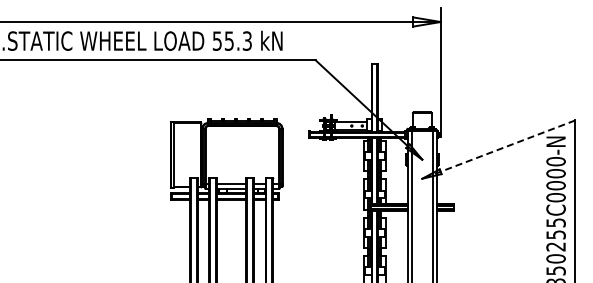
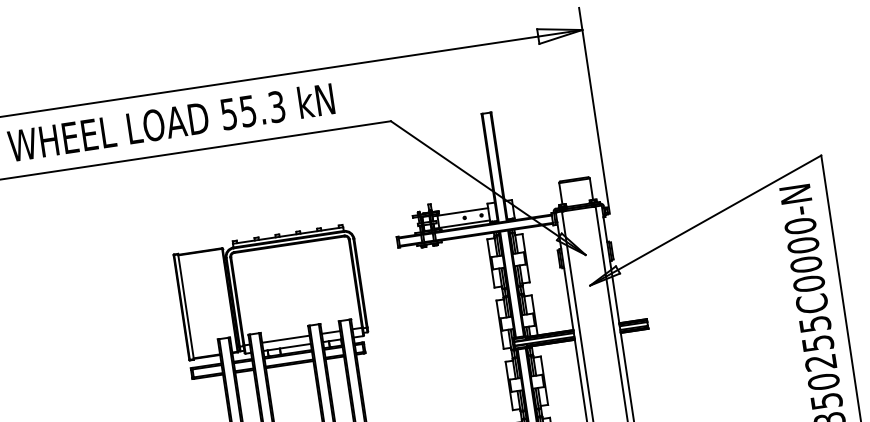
line: (498, 149) -> (705, 220), dashed -> solid

